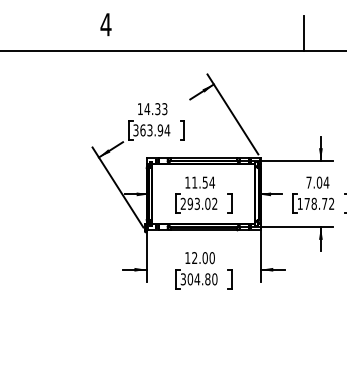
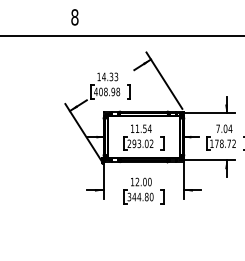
text: (105, 24) -> (74, 17), 4 -> 8
line: (303, 33) -> (214, 23), removed
text: (151, 130) -> (106, 92), 363.94 -> 408.98
text: (190, 279) -> (134, 197), 304.80 -> 344.80

